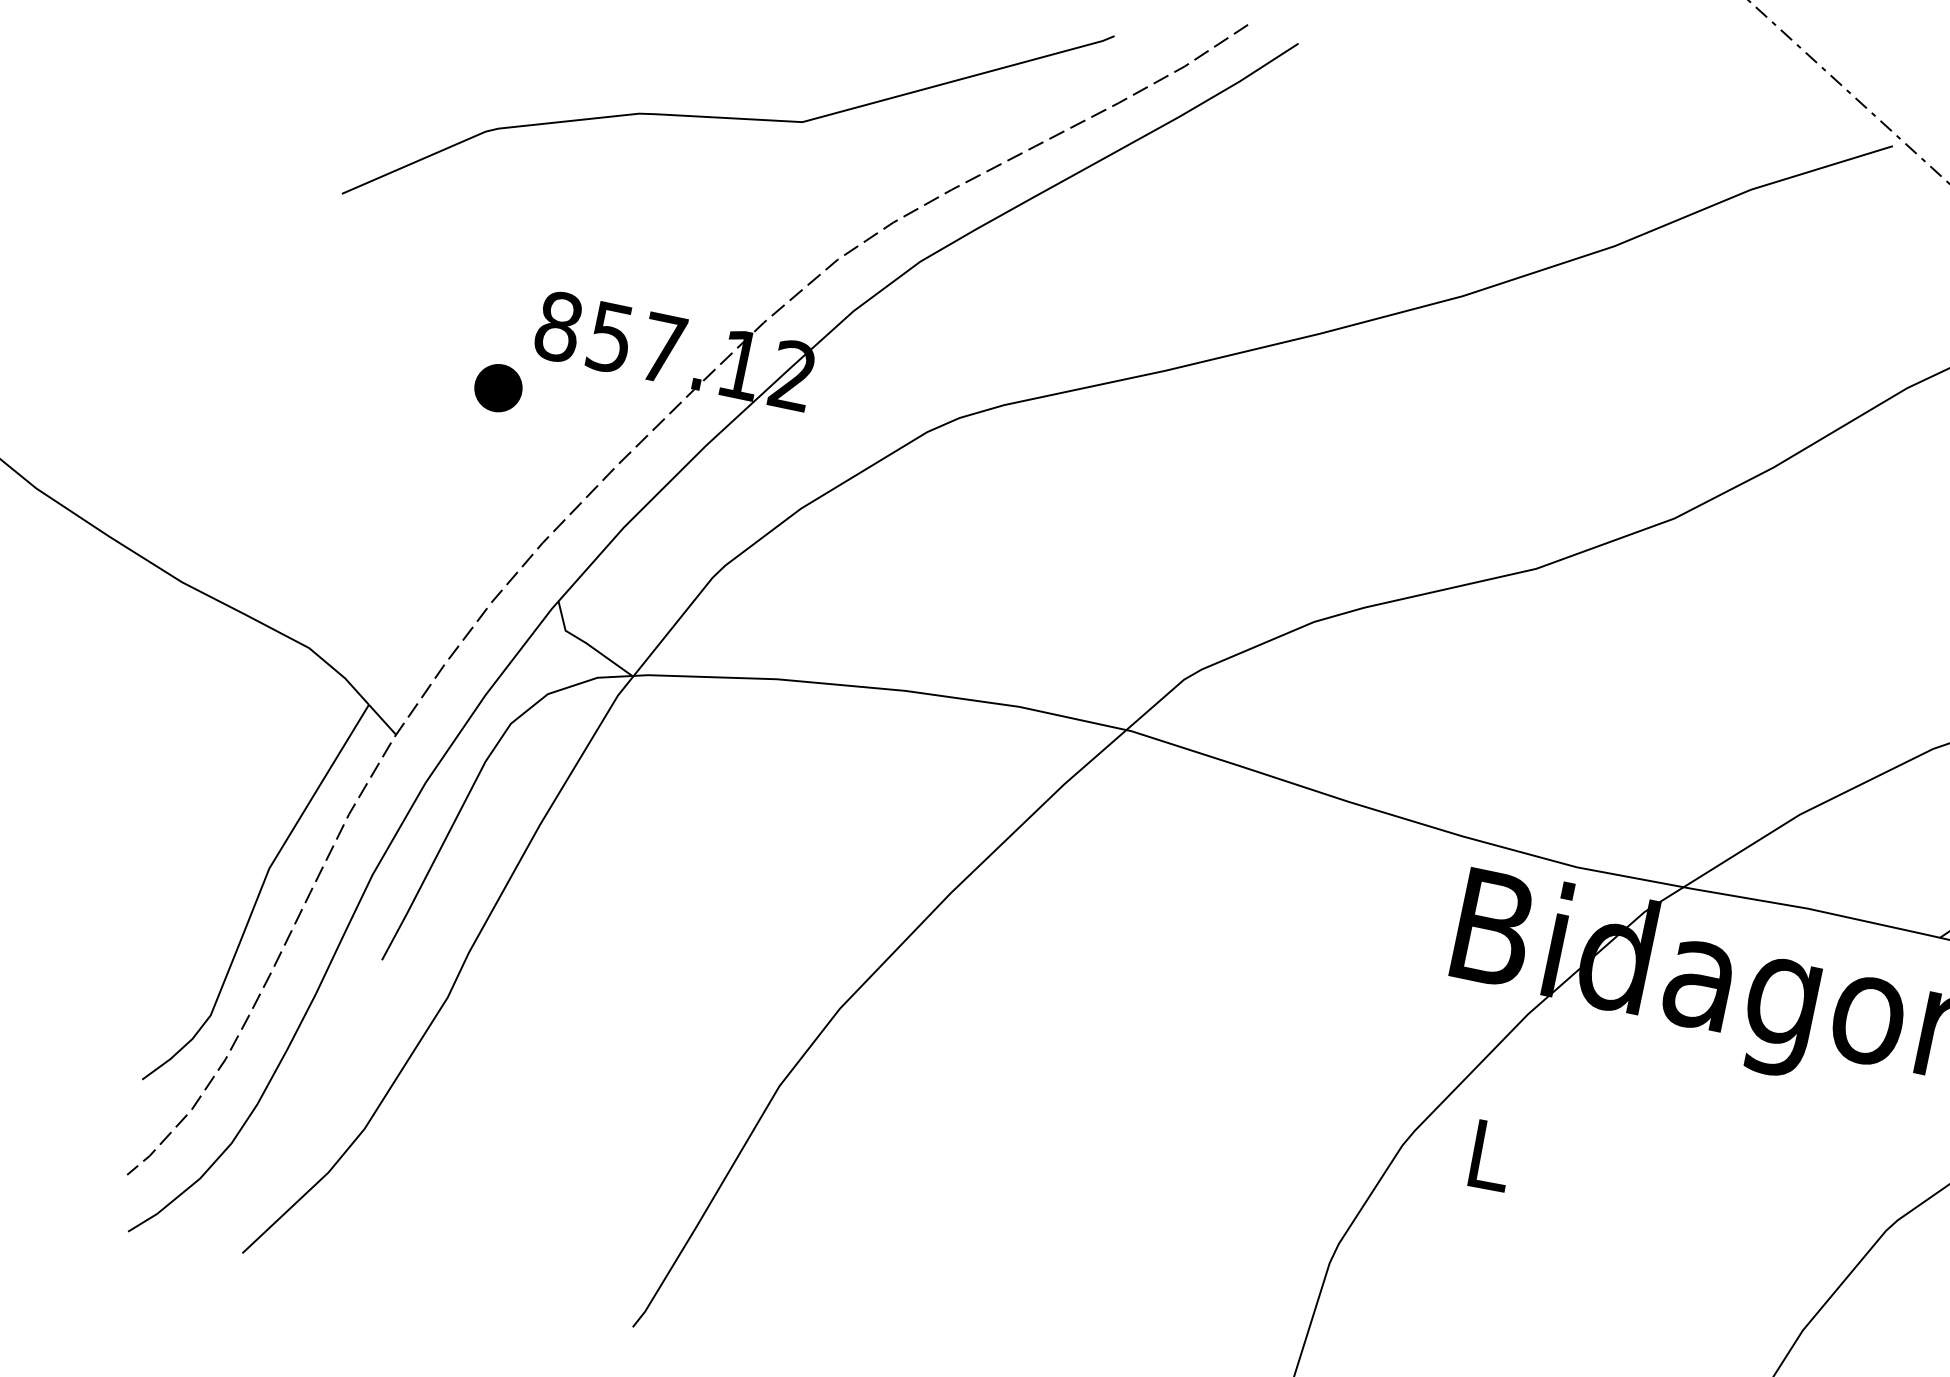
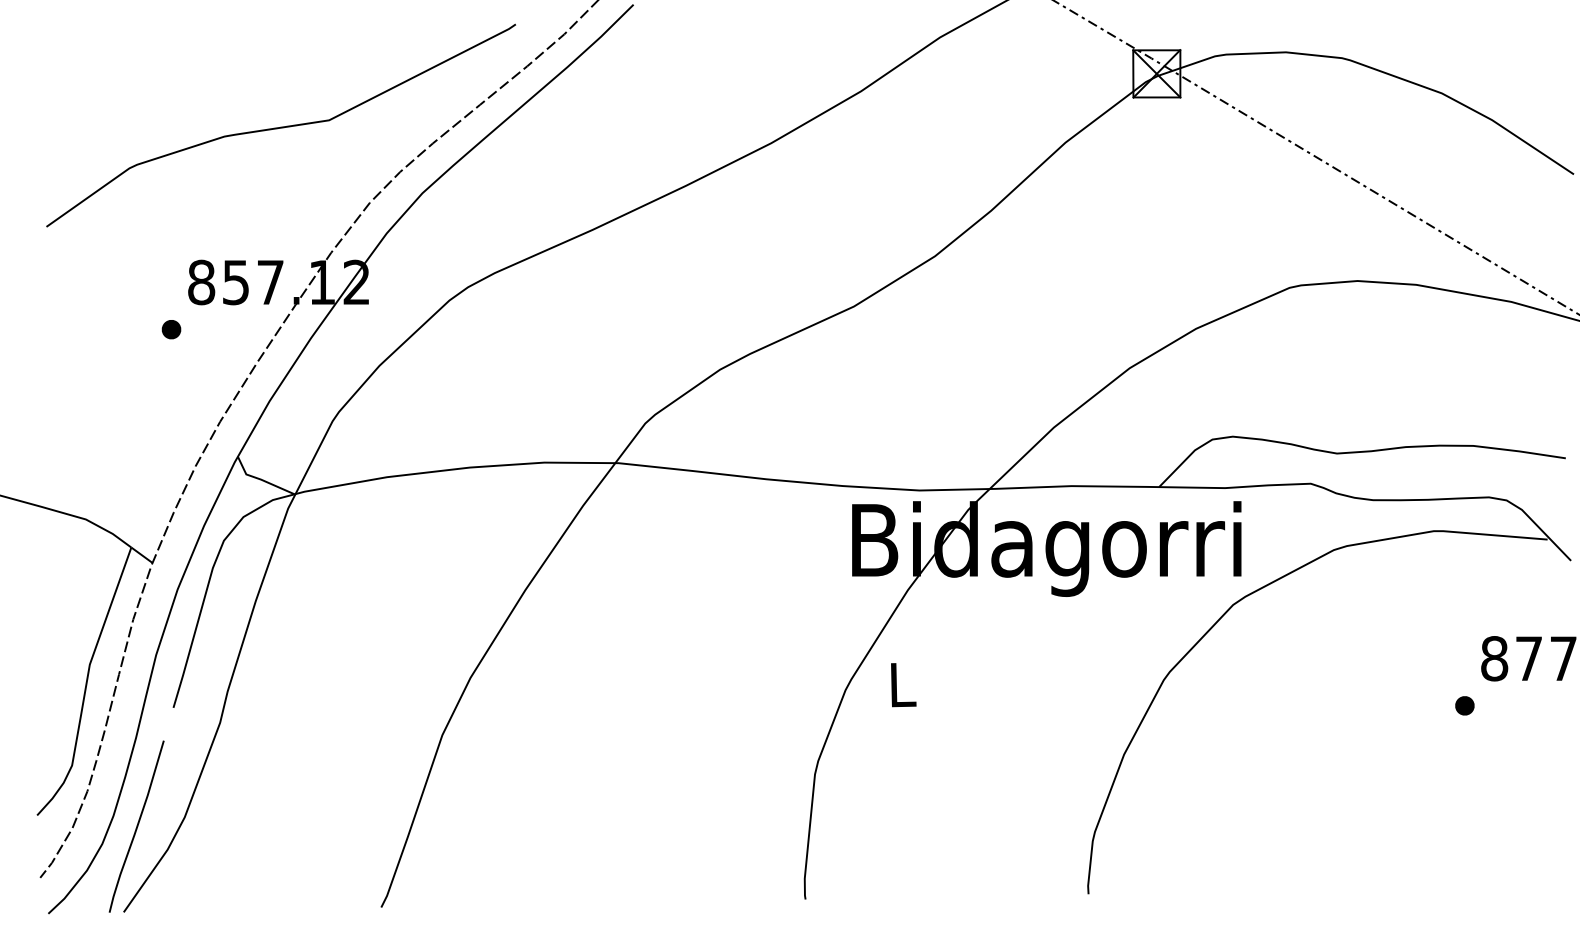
part: (498, 388) -> (171, 329), size x0.62
curve: (288, 1127) -> (136, 826), added

